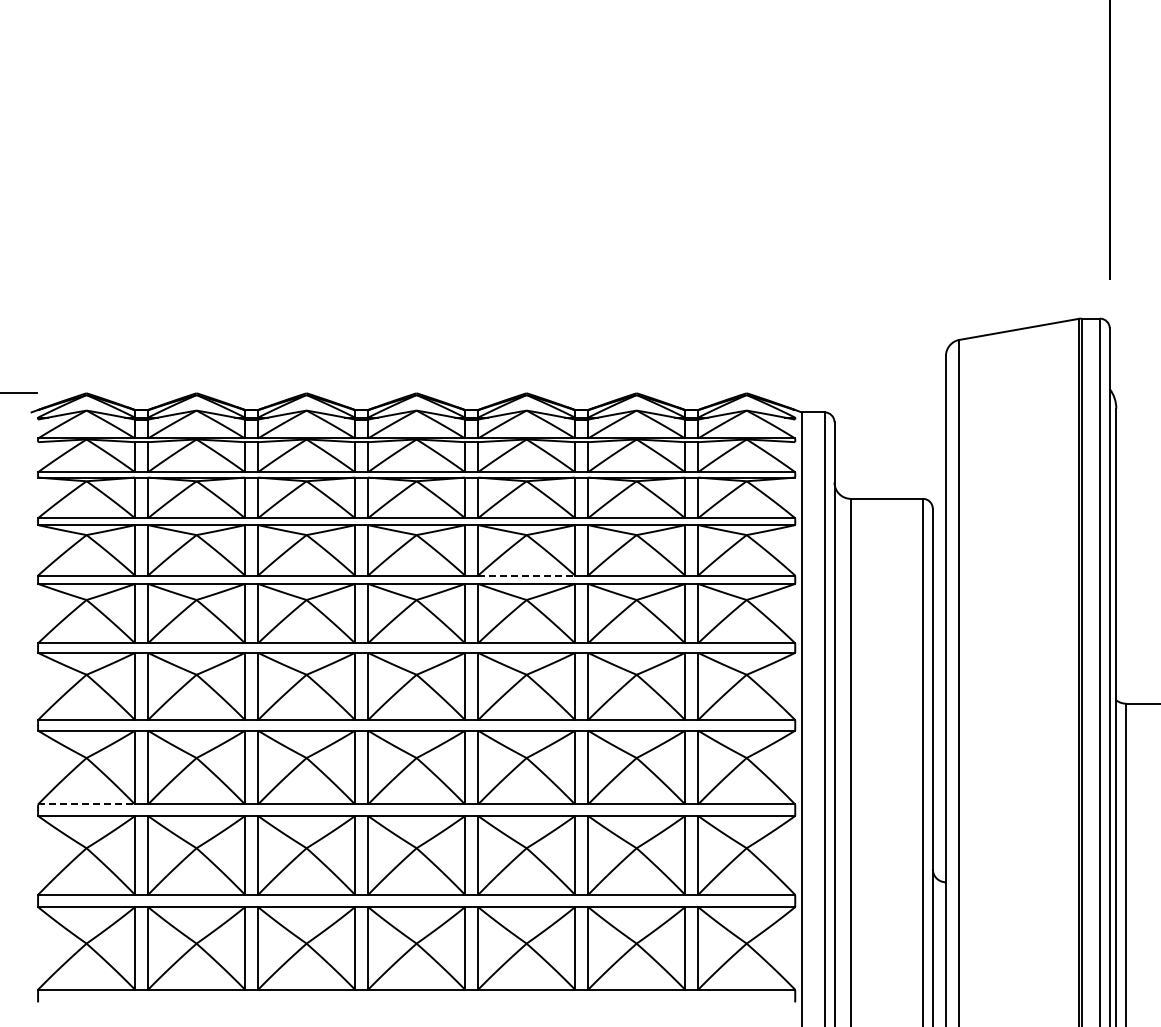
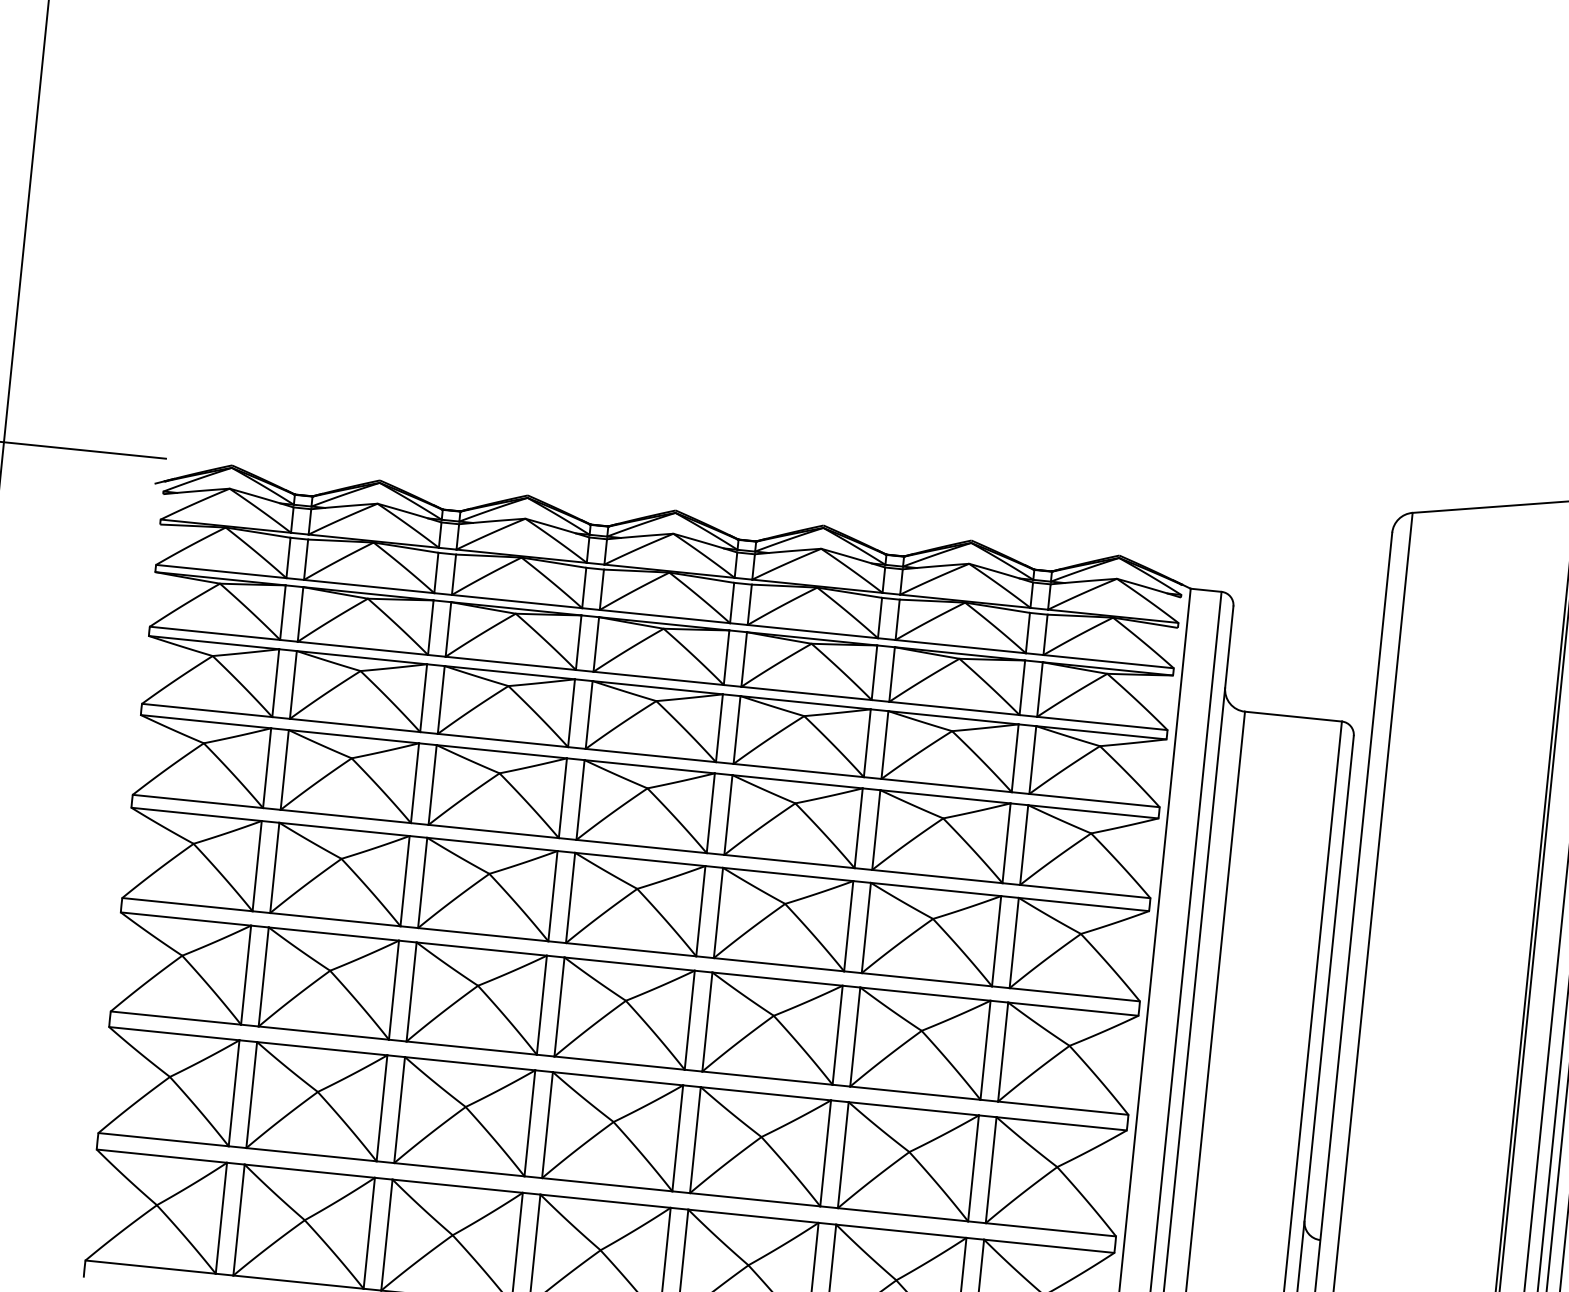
line: (527, 575) -> (799, 770), dashed -> solid
line: (87, 804) -> (177, 1018), dashed -> solid

